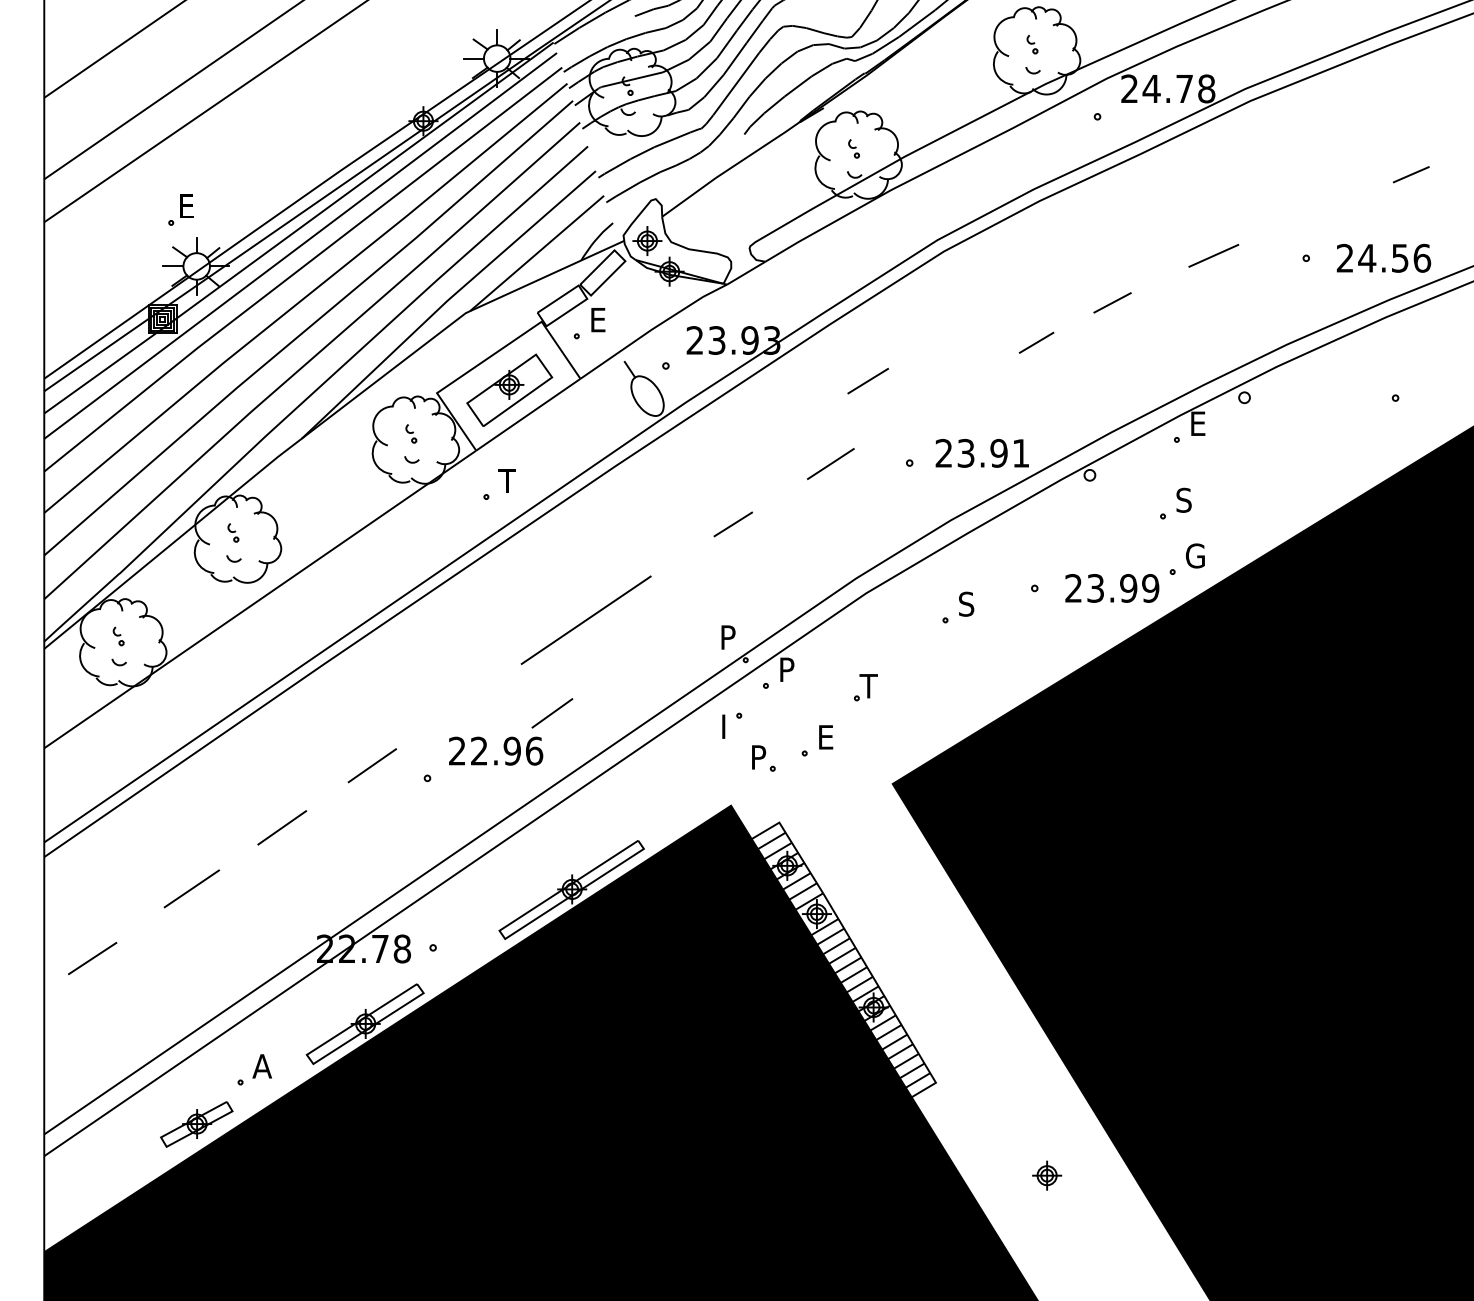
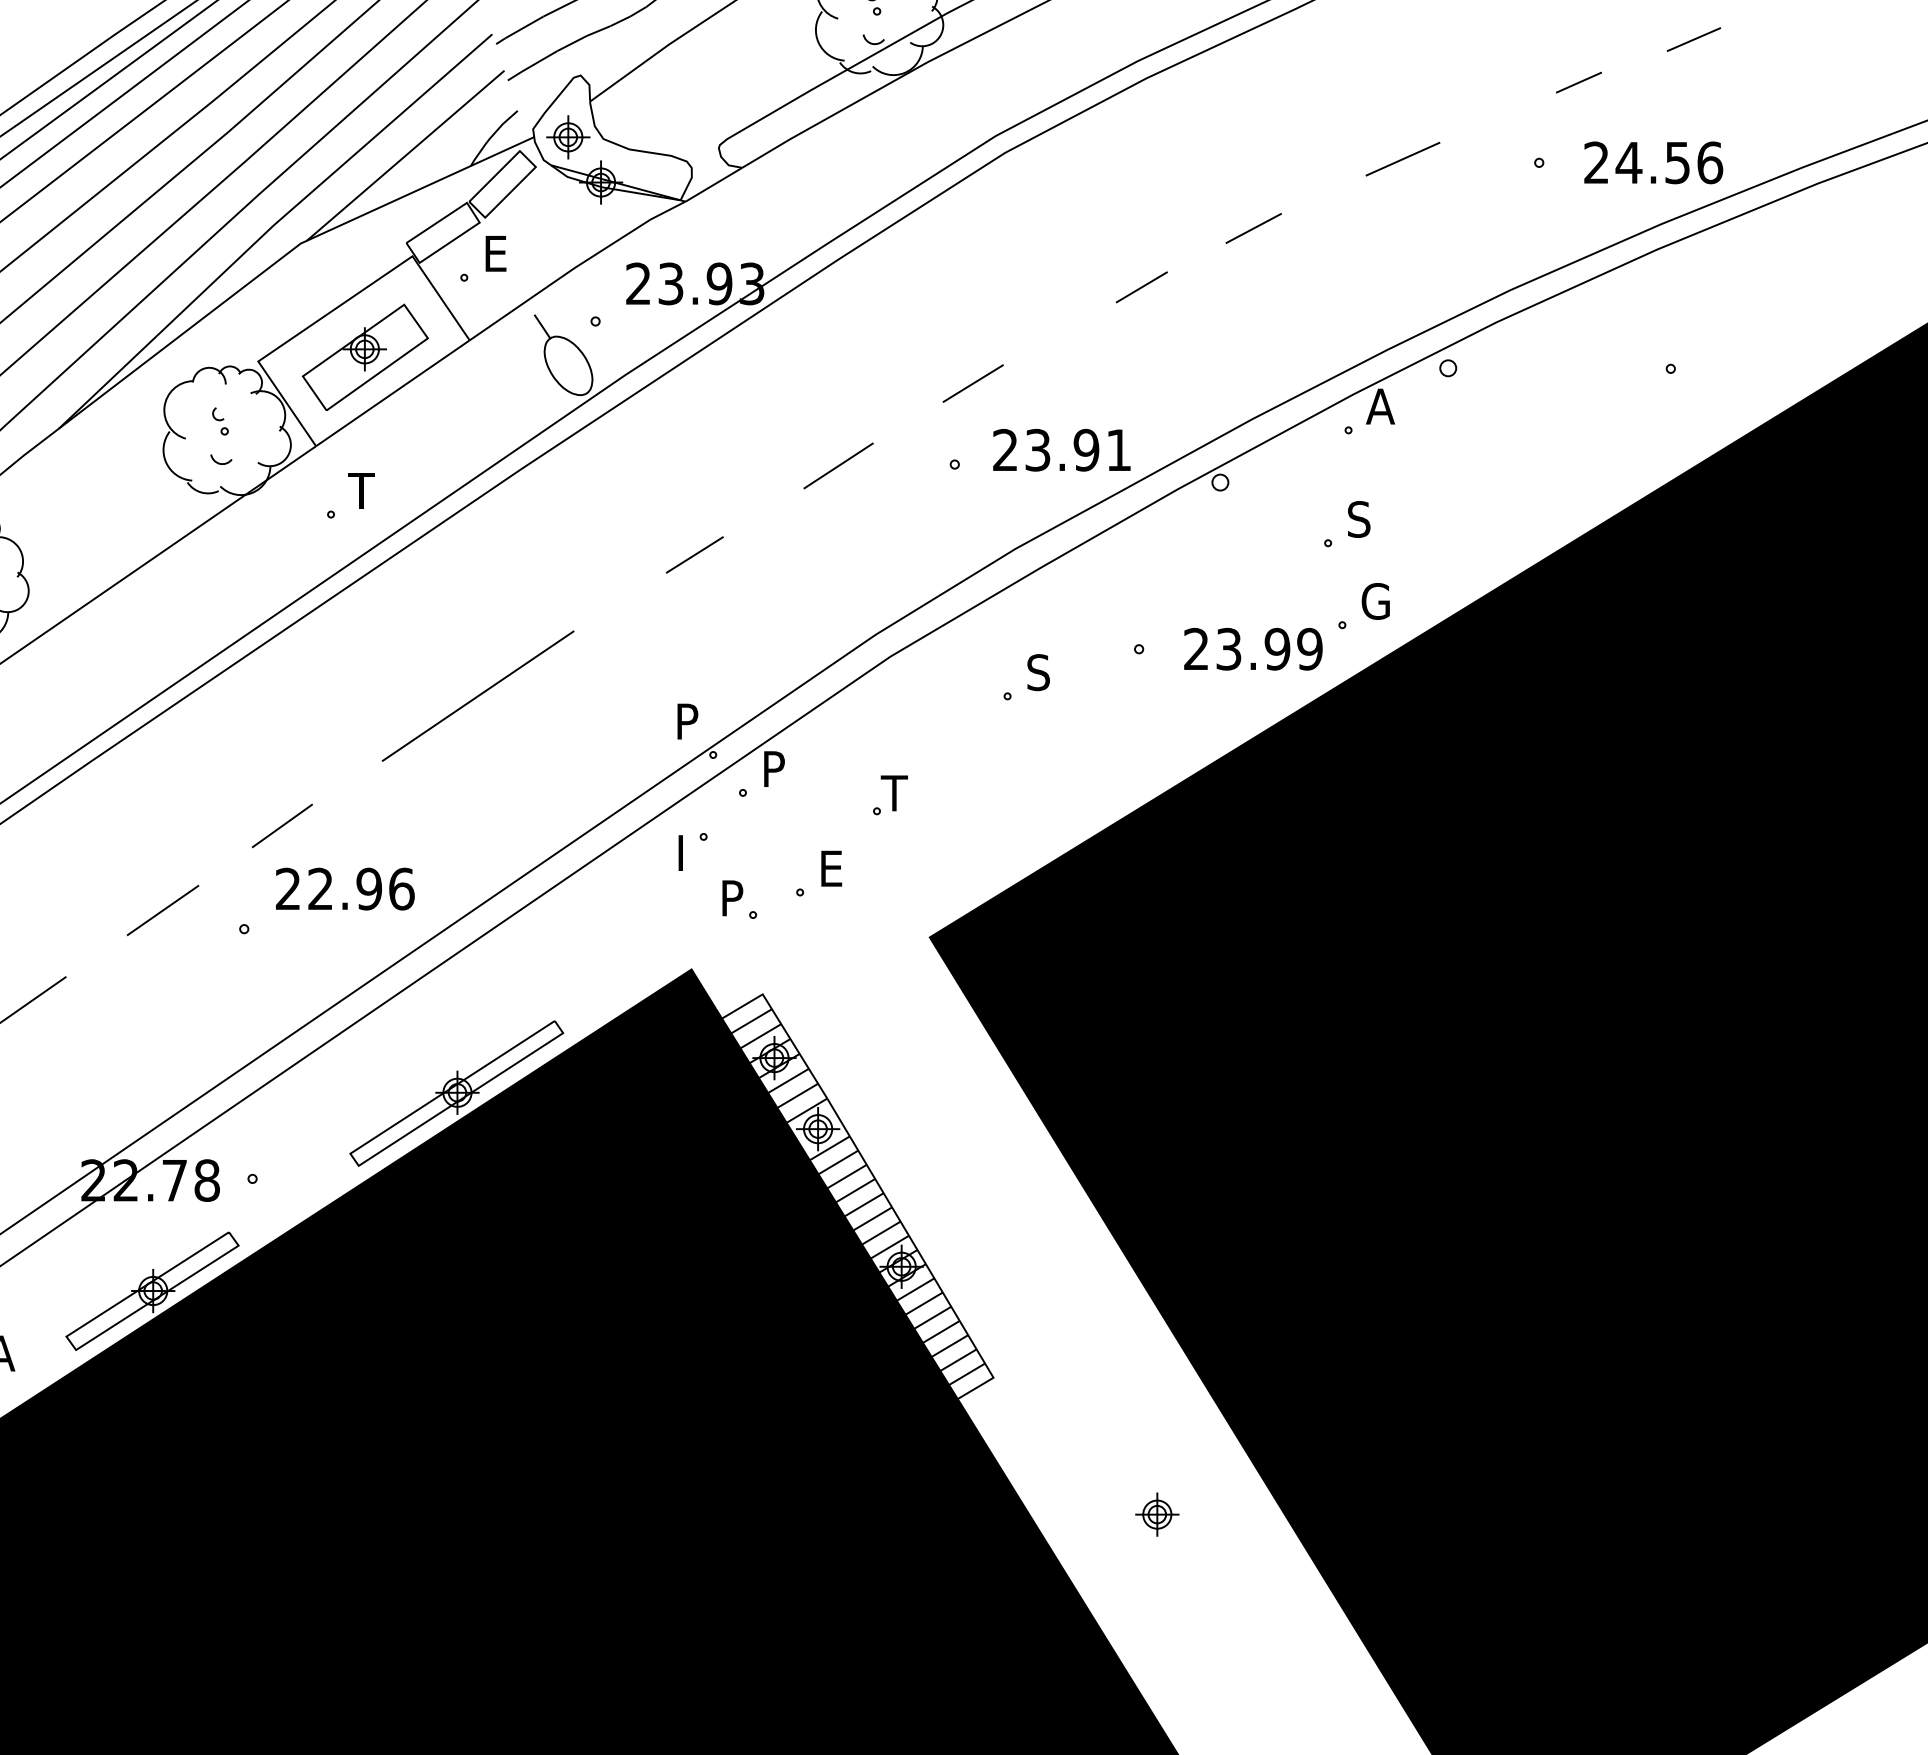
line: (1332, 203) -> (1577, 82), added
line: (867, 380) -> (972, 382), moved
text: (1198, 423) -> (1380, 406), E -> A
line: (552, 713) -> (282, 826), moved

